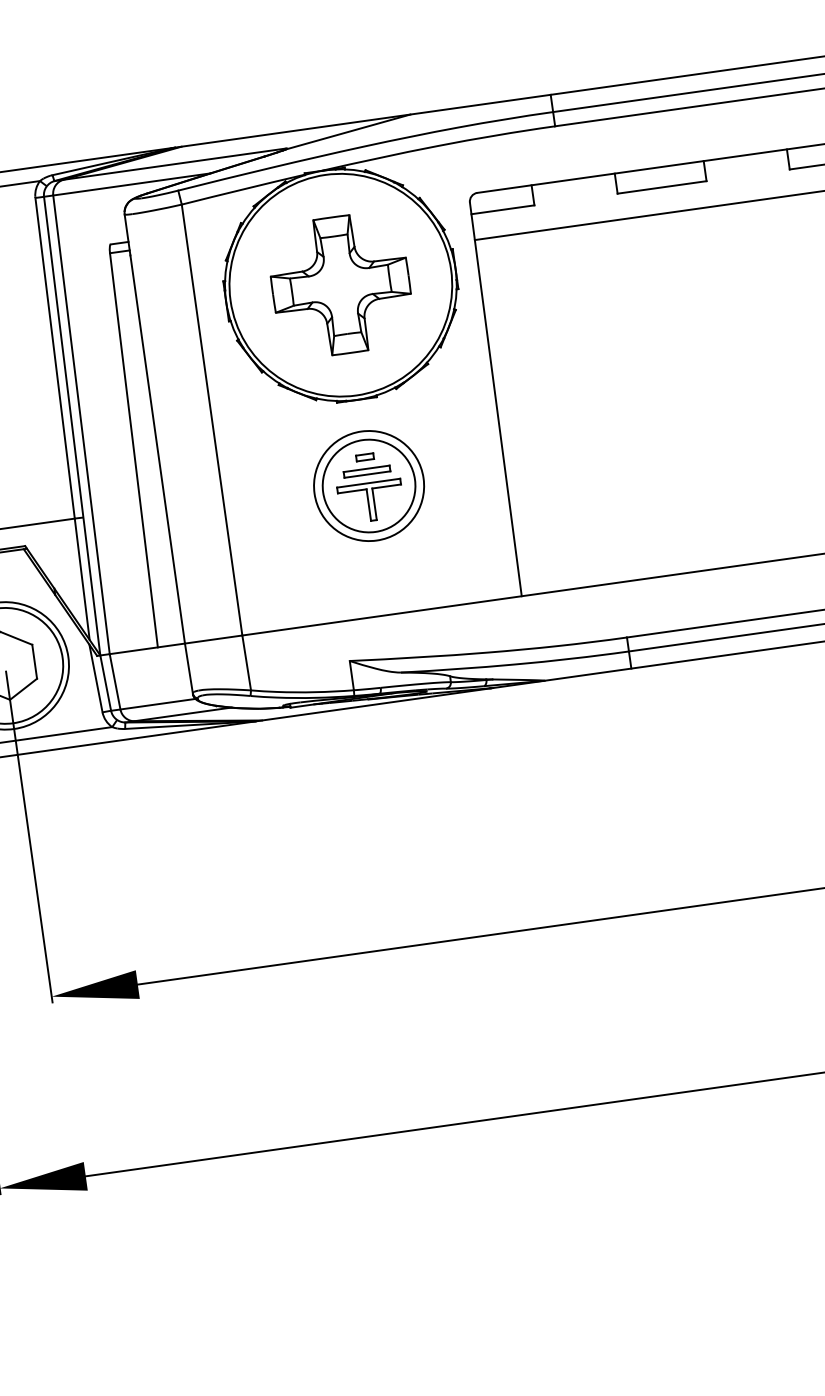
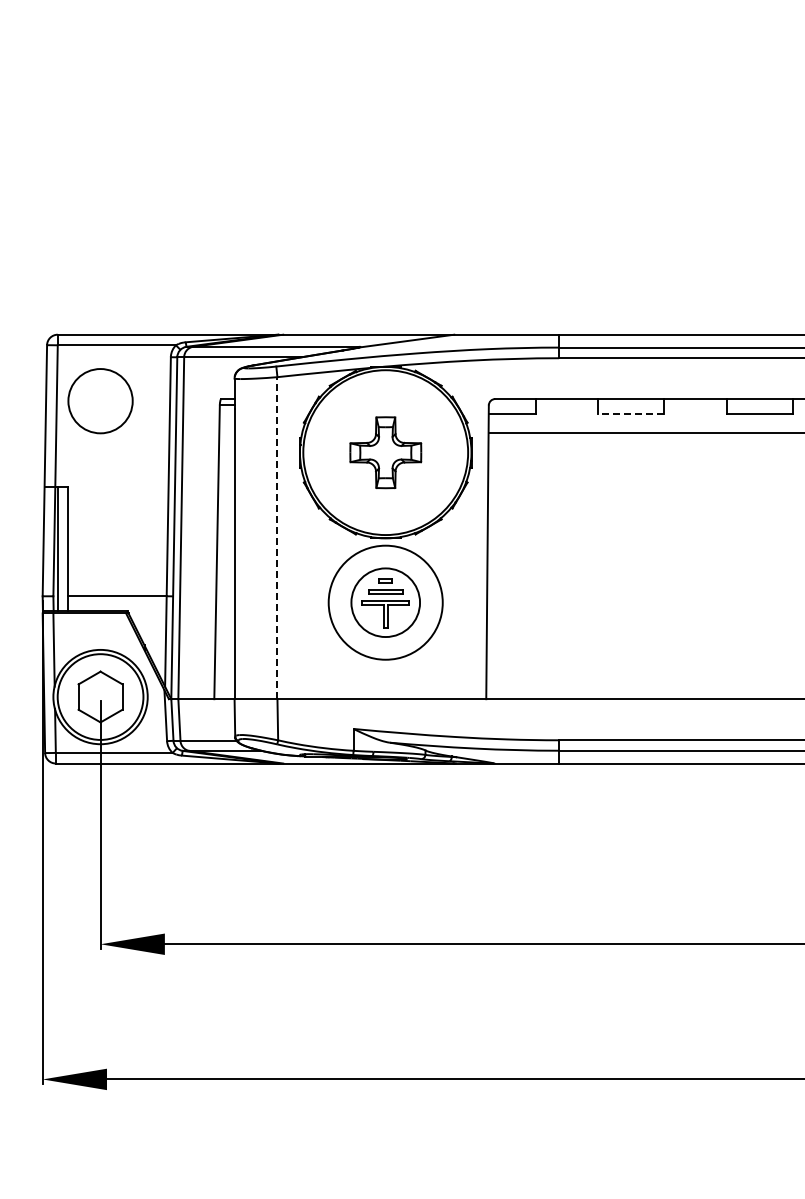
line: (661, 188) -> (630, 414), solid -> dashed
part: (340, 285) -> (385, 452), size x0.7
line: (211, 419) -> (277, 537), solid -> dashed
circle: (368, 485) -> (385, 602), size x1.4

